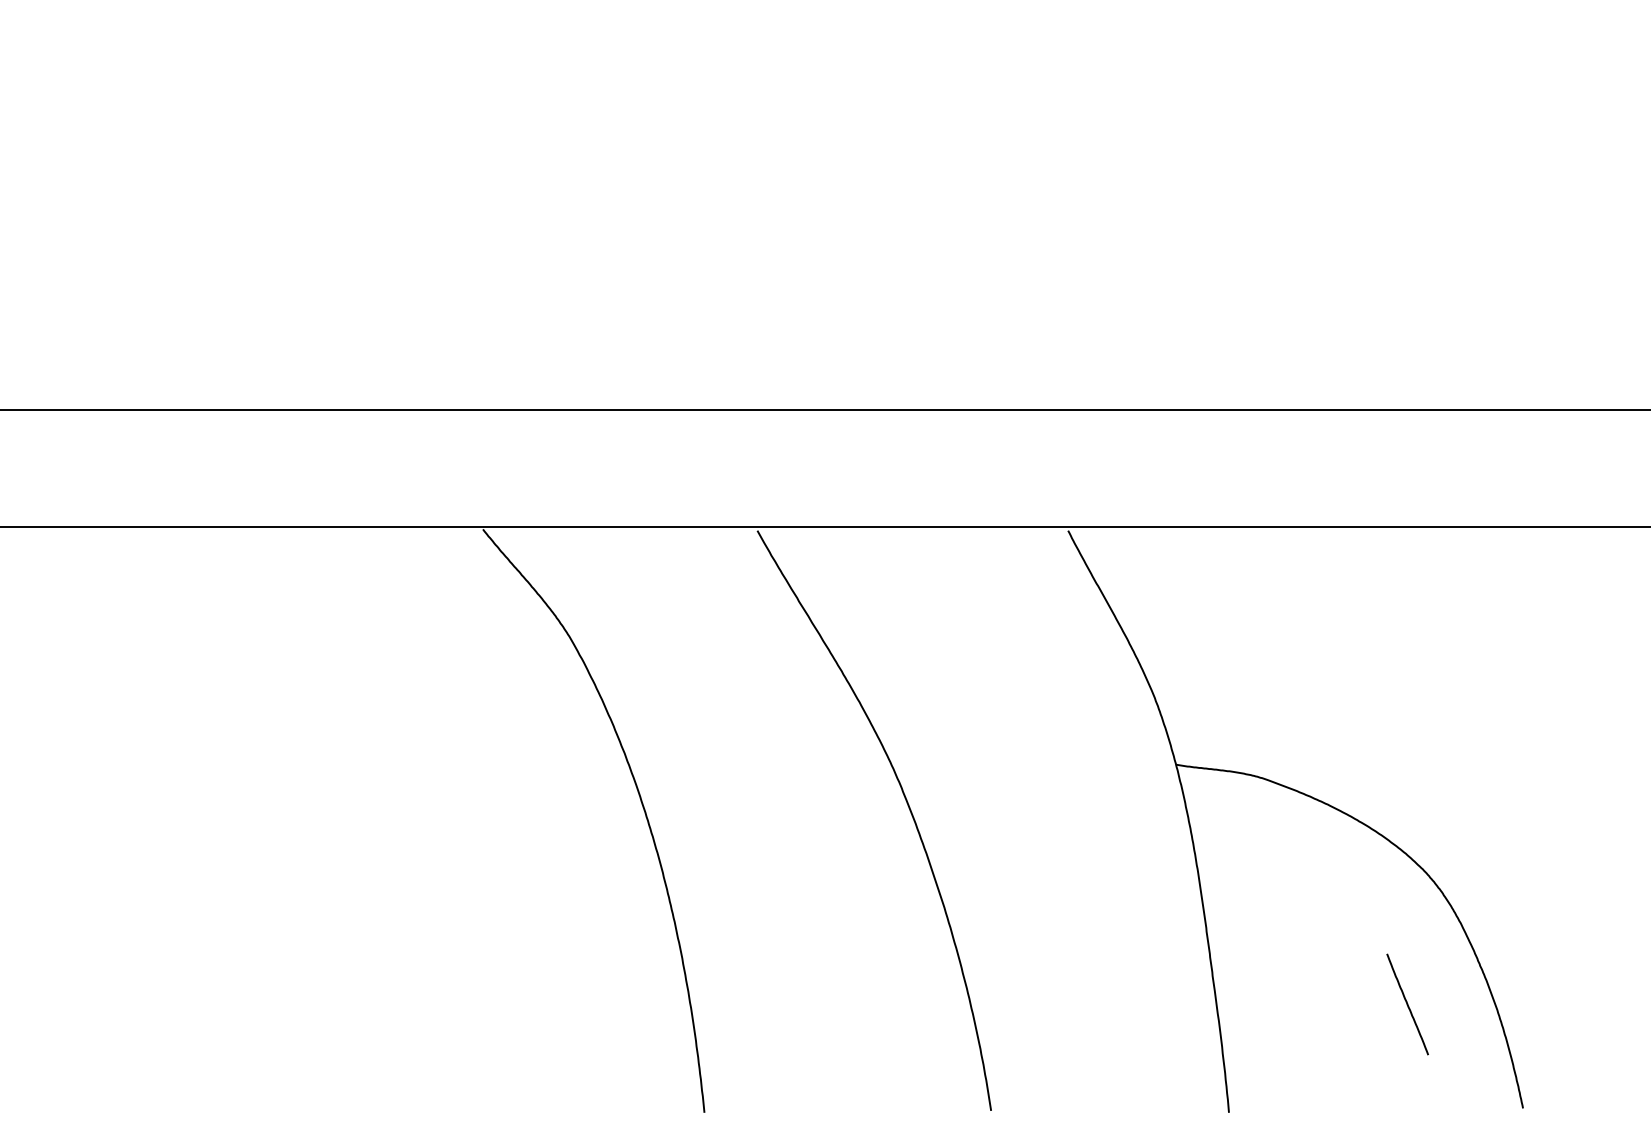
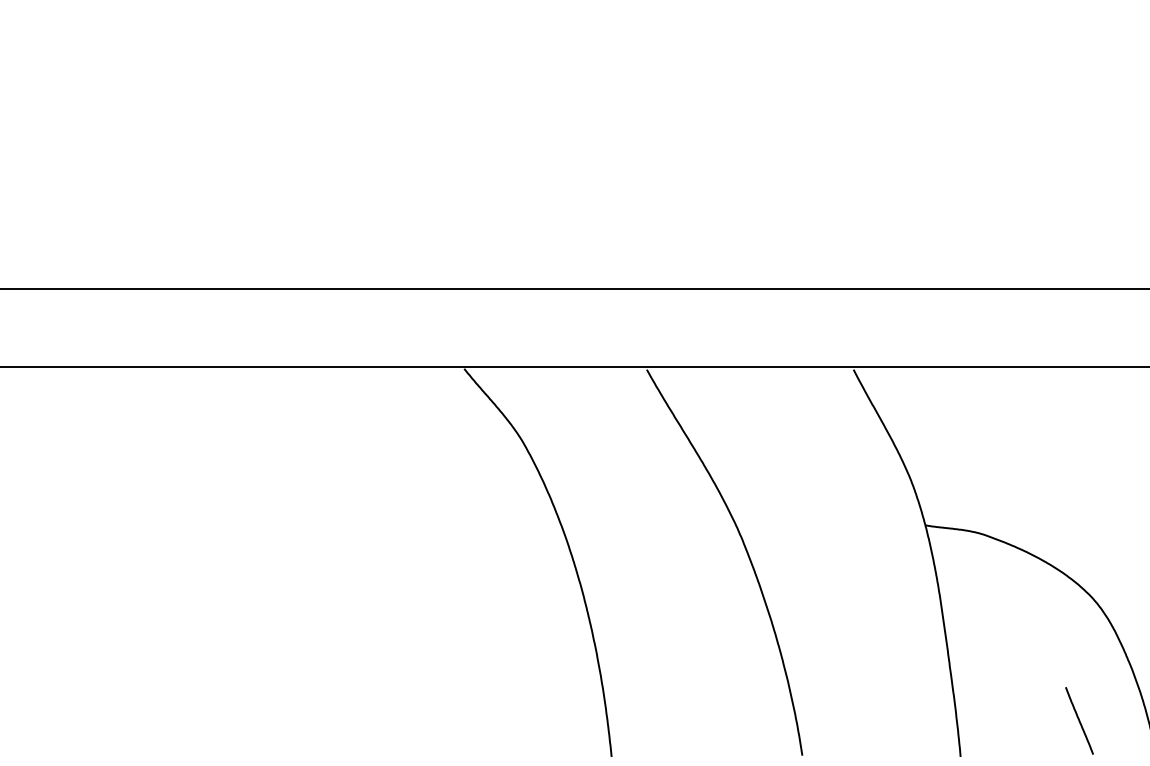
line: (1407, 1003) -> (1079, 720), moved

